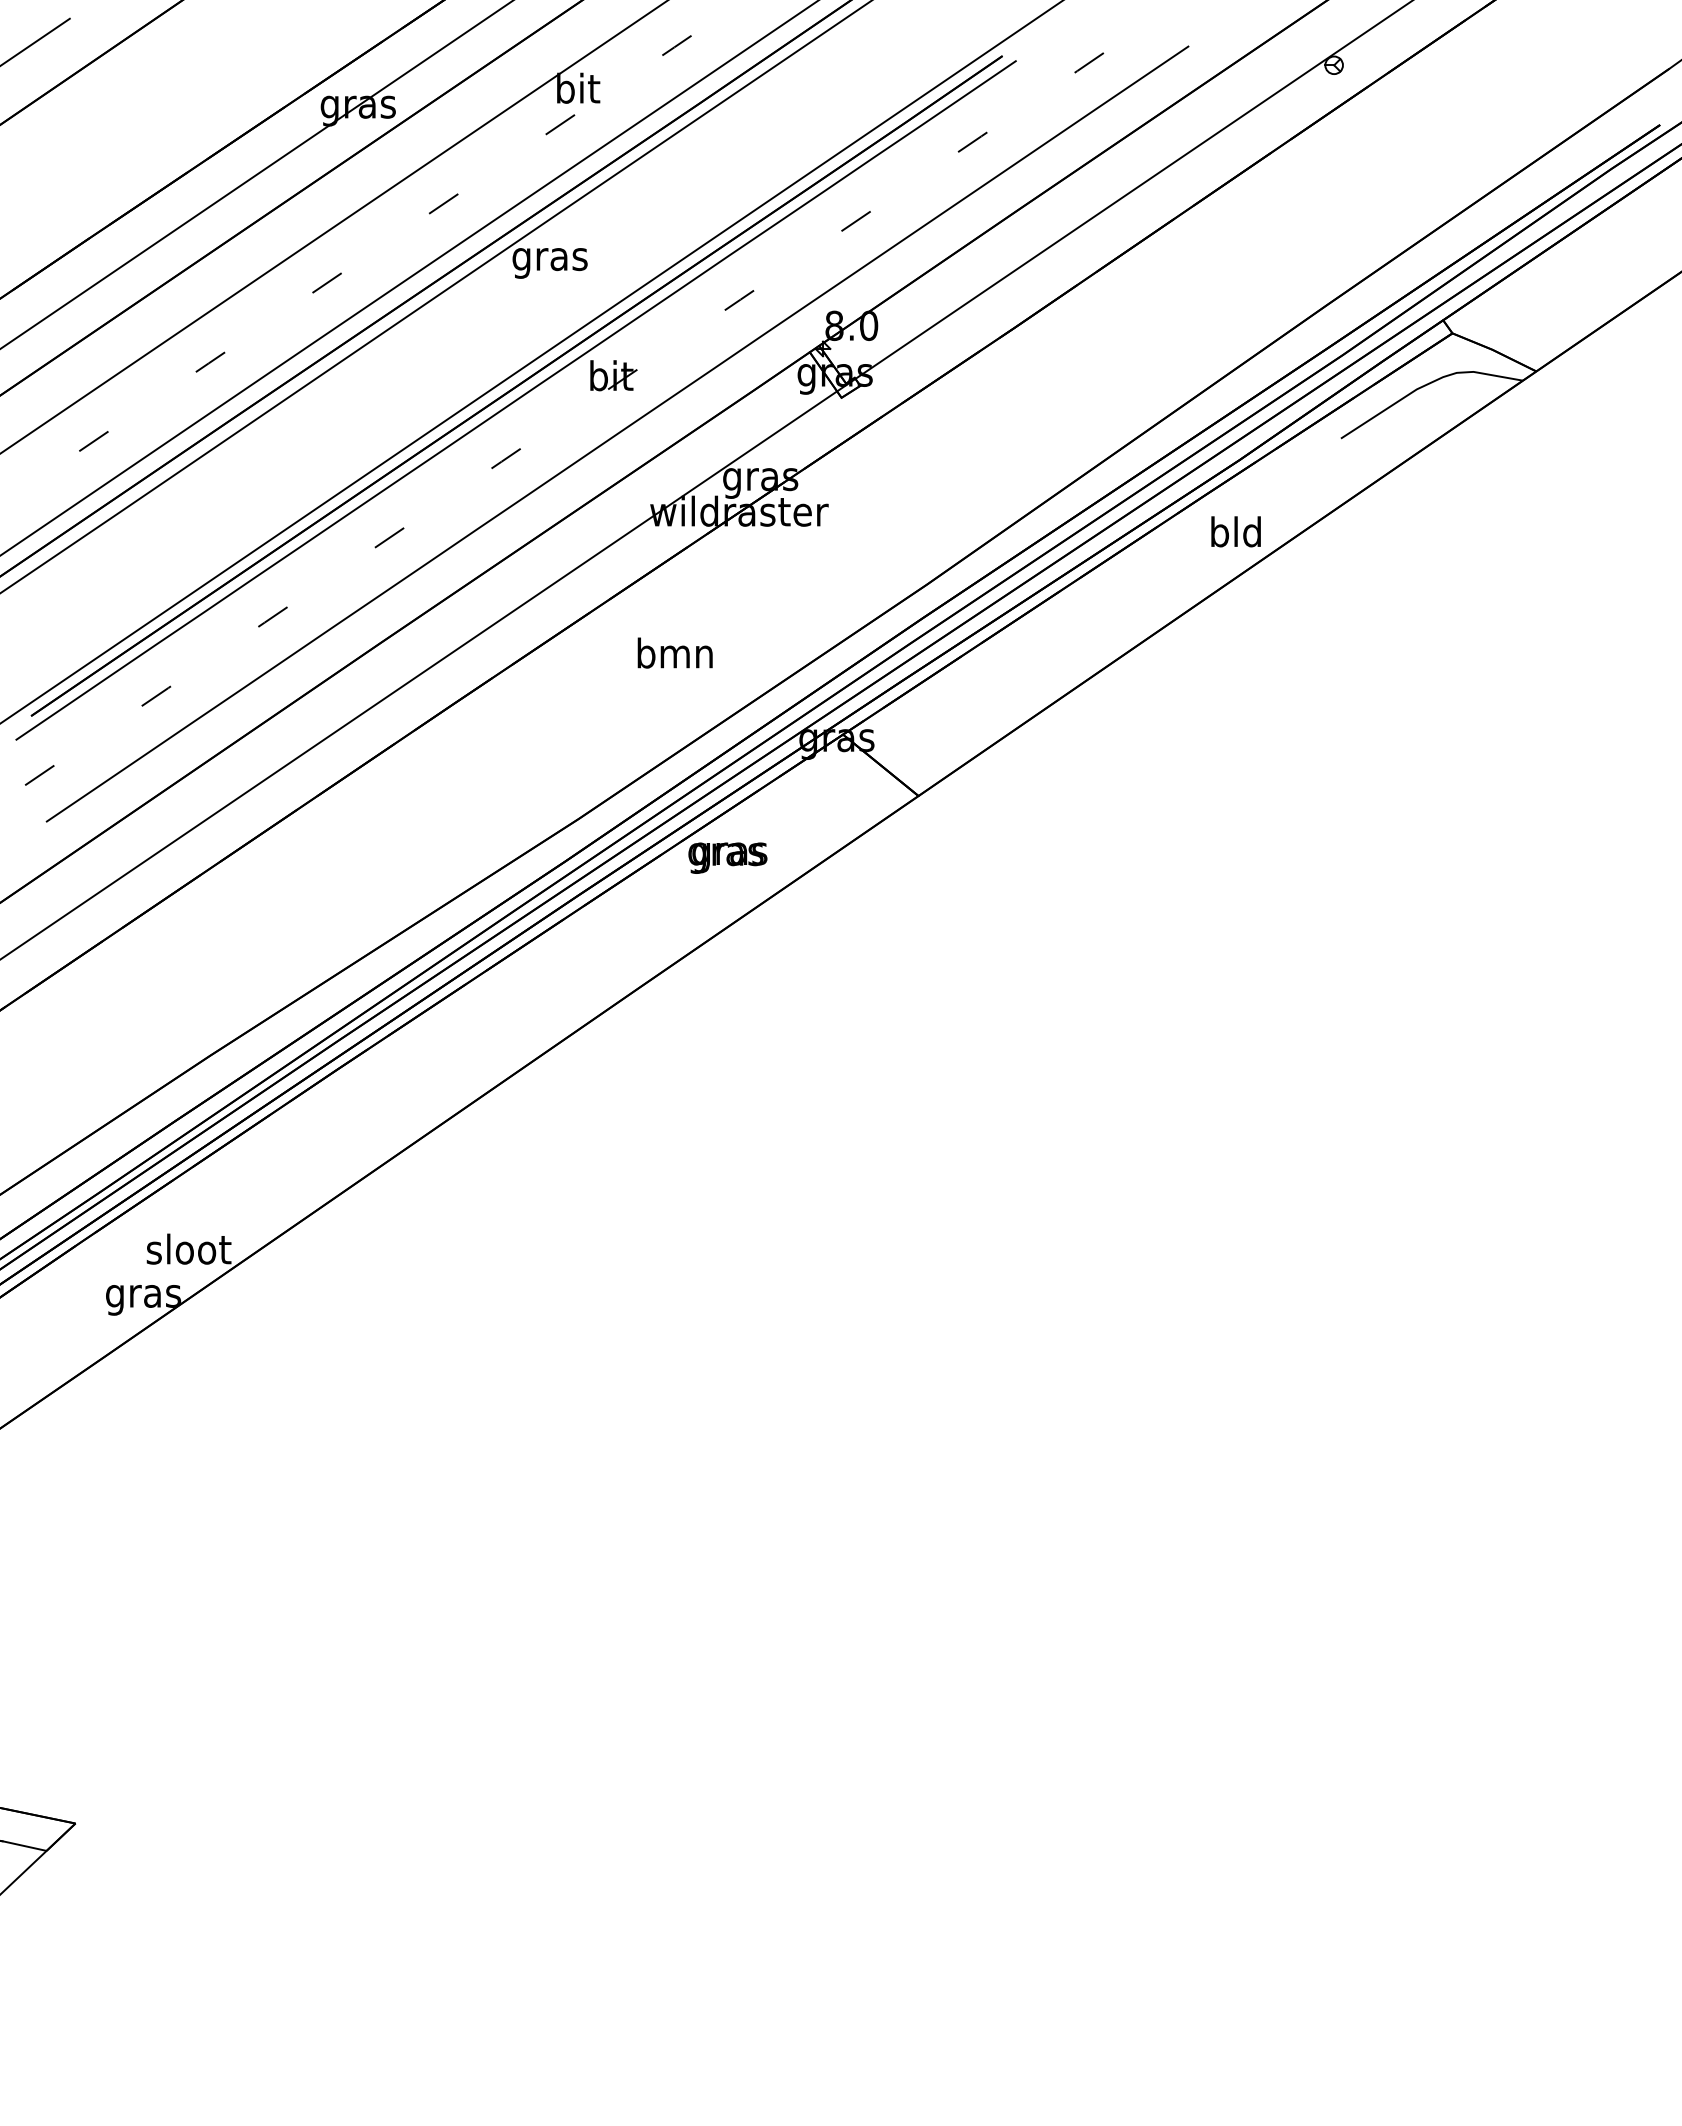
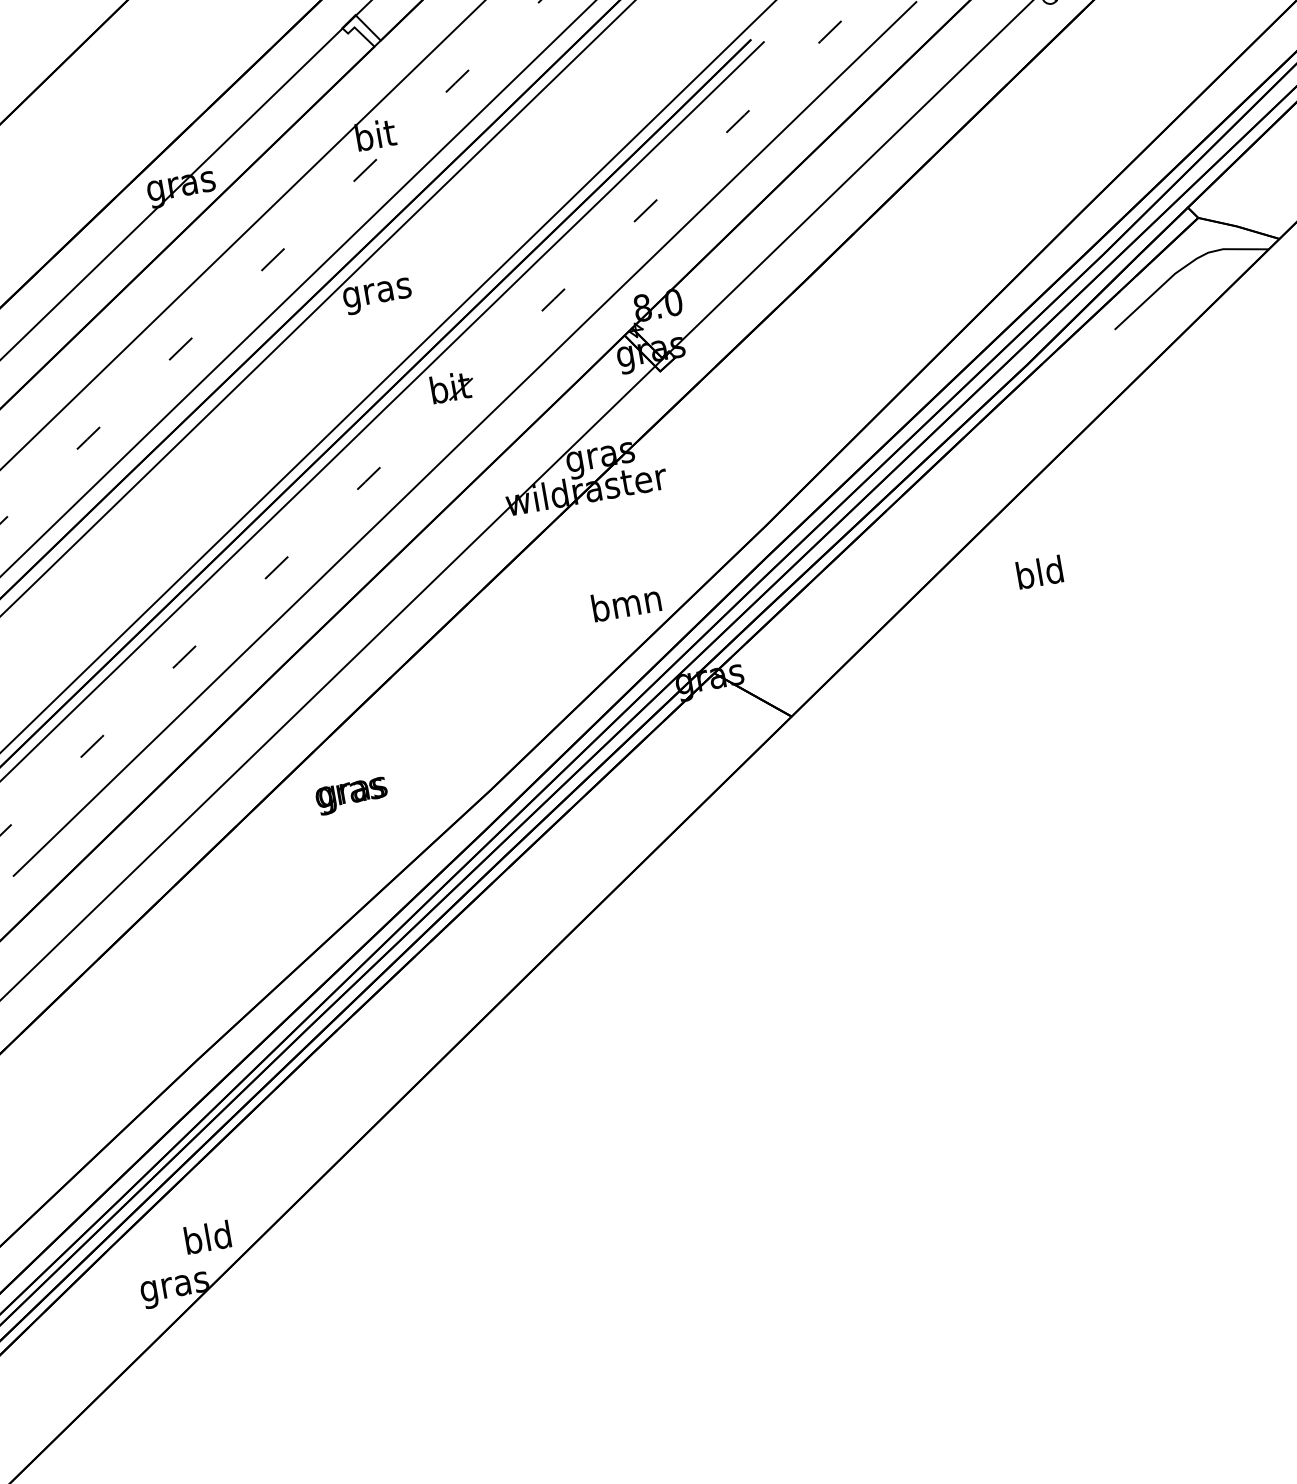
text: (1235, 531) -> (1039, 572), moved
text: (674, 652) -> (625, 602), moved
text: (727, 857) -> (351, 795), moved
text: (188, 1248) -> (207, 1236), sloot -> bld

